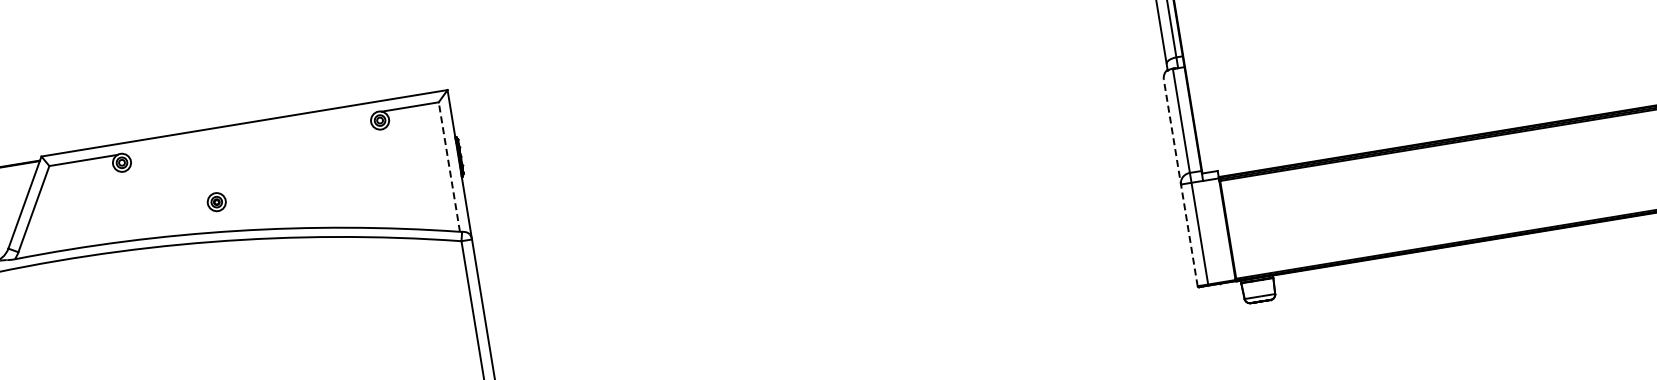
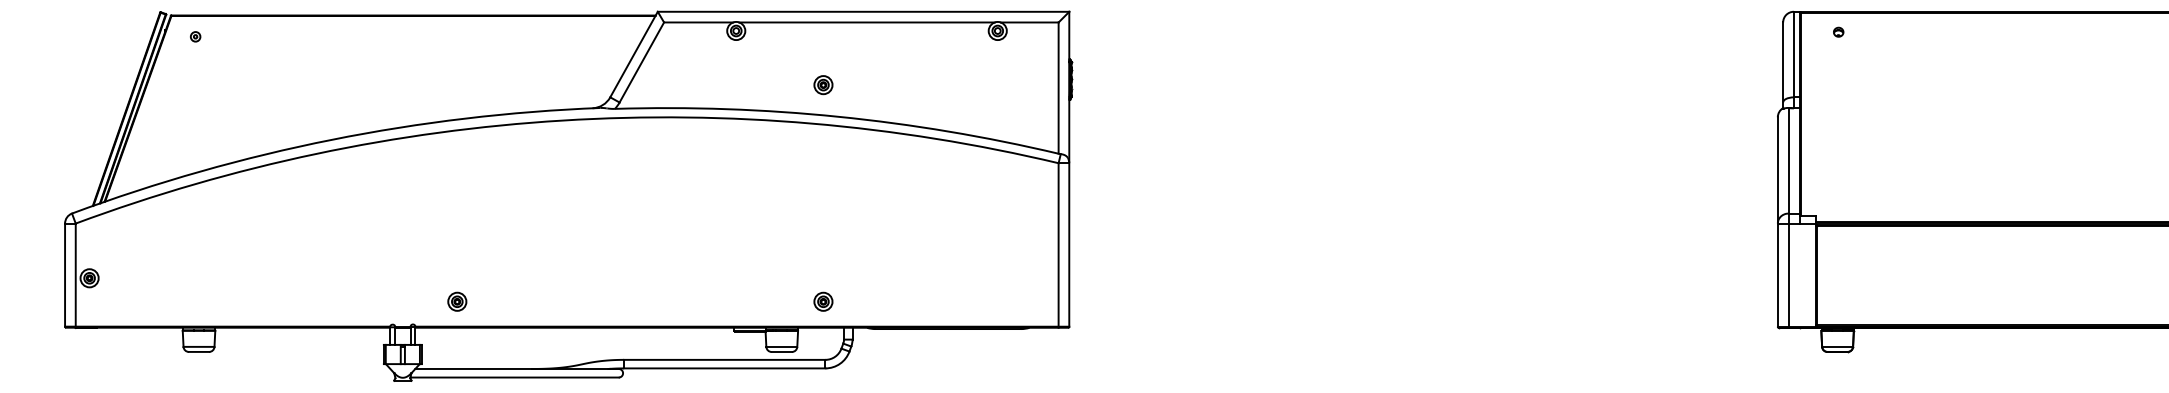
line: (249, 133) -> (866, 22), added
line: (449, 167) -> (1058, 88), dashed -> solid
line: (1180, 183) -> (1777, 222), dashed -> solid

